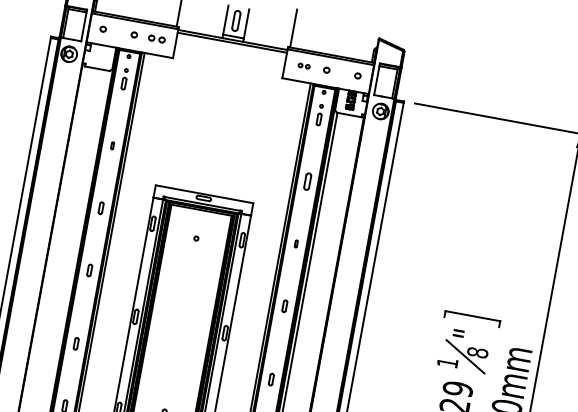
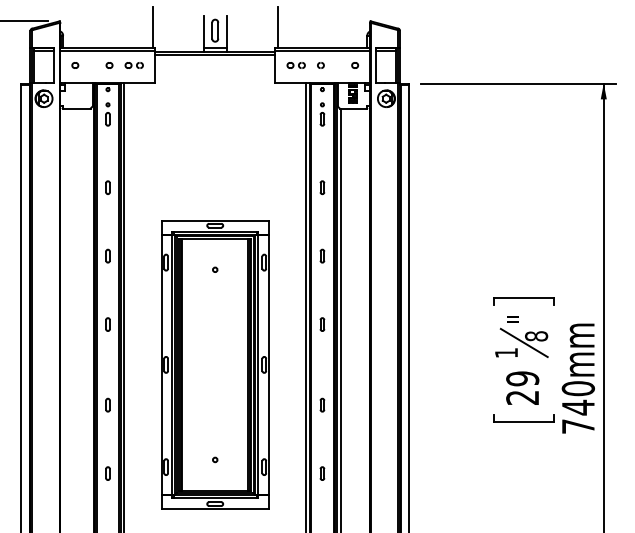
part: (303, 66) -> (295, 65), size x1.43
part: (112, 145) -> (107, 187), size x1.67
part: (307, 181) -> (322, 187), size x0.71
part: (296, 243) -> (322, 255), size x1.67

